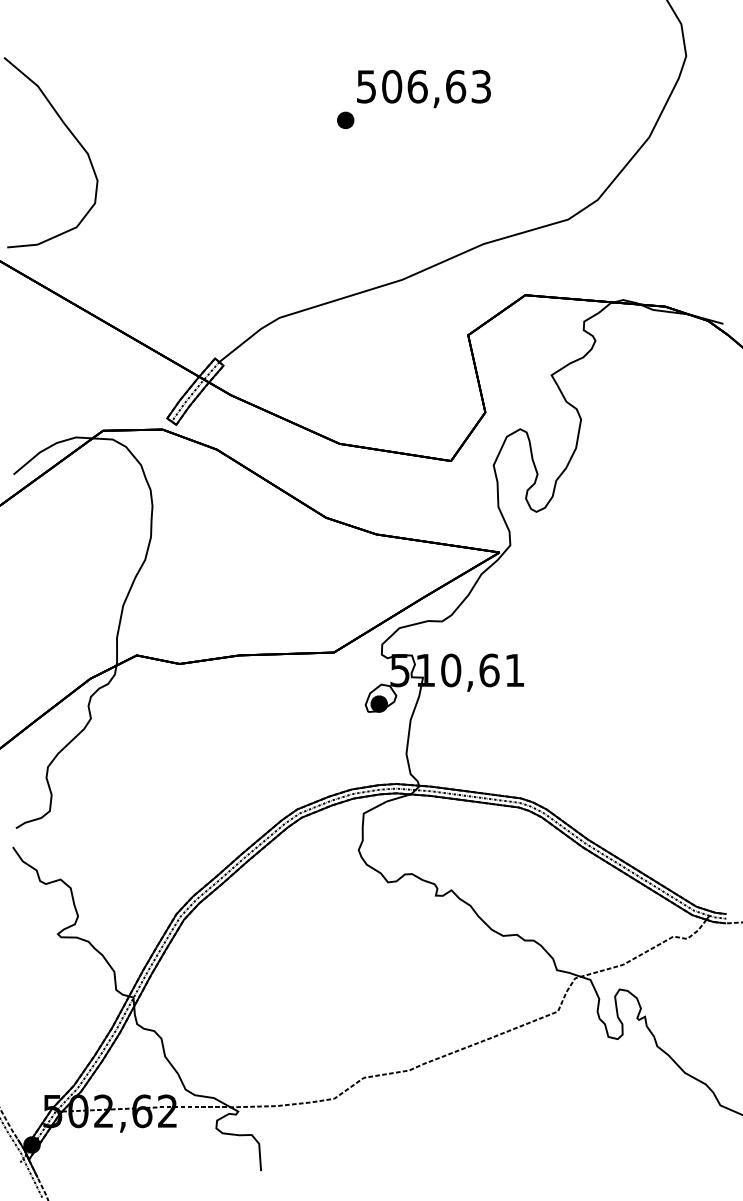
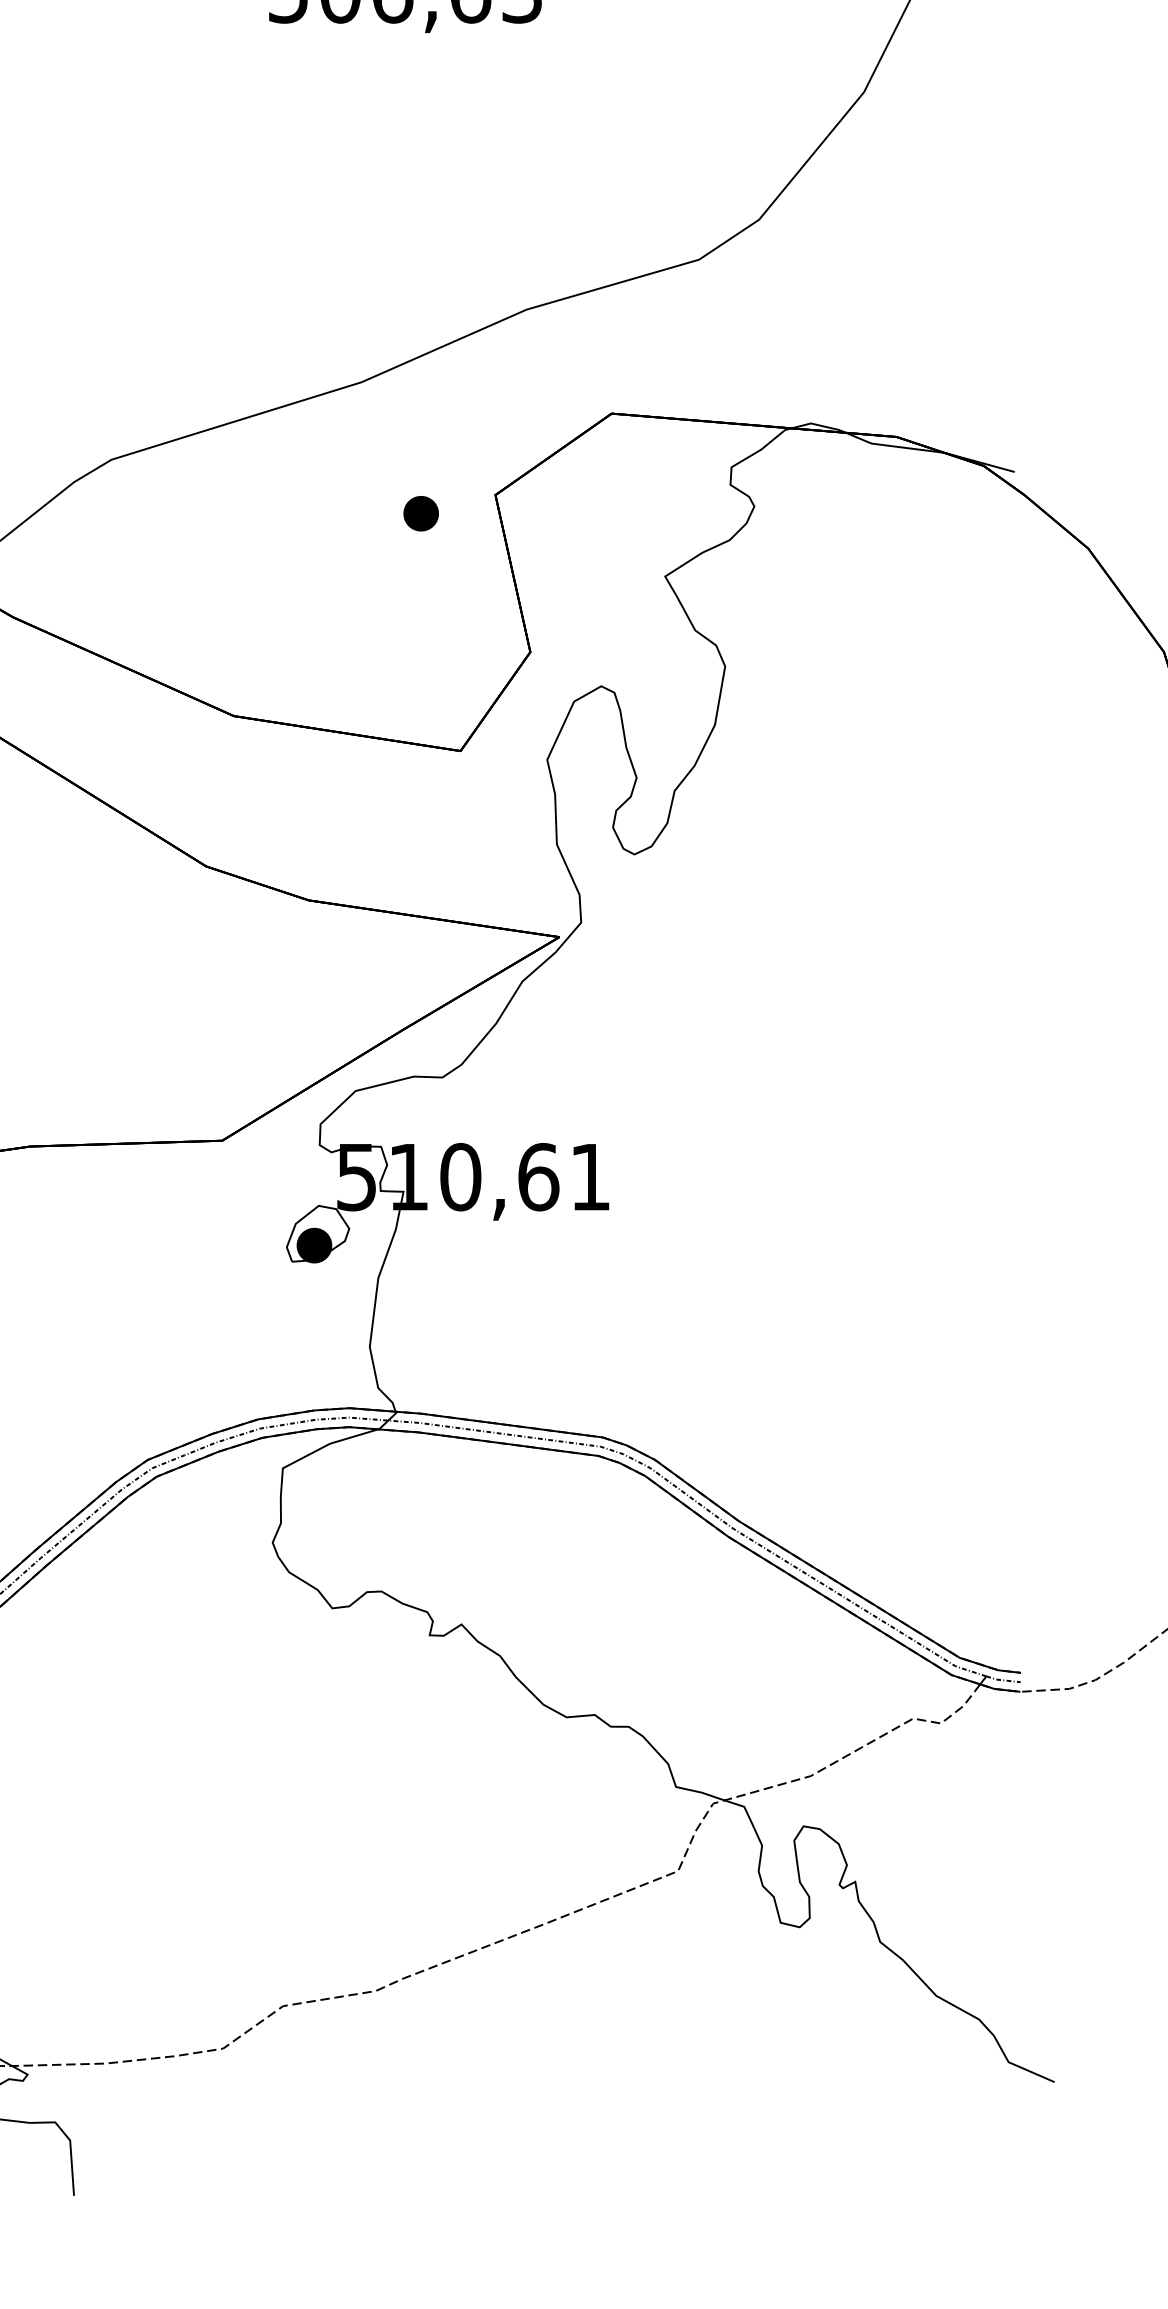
part: (345, 119) -> (420, 511), moved

